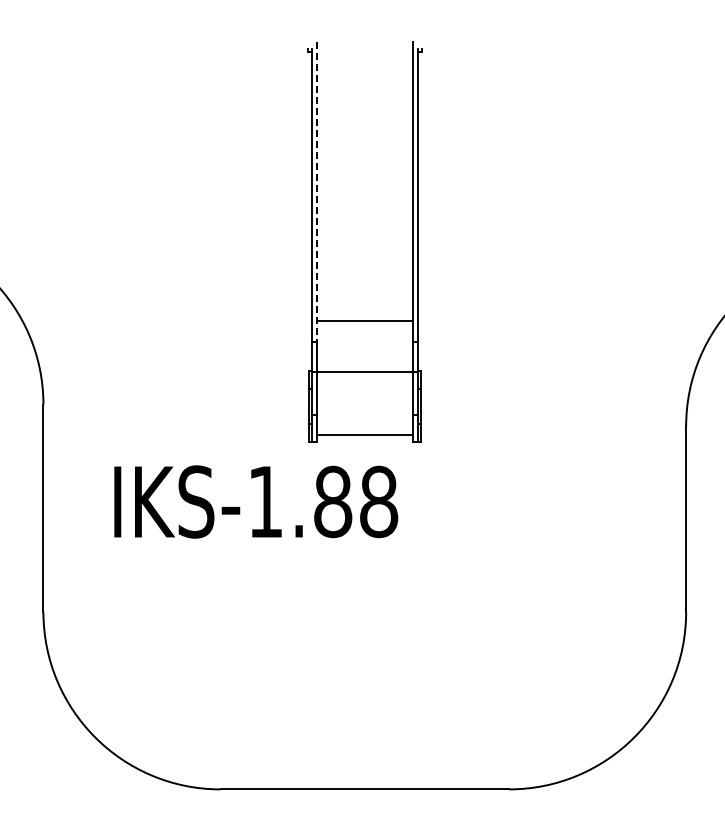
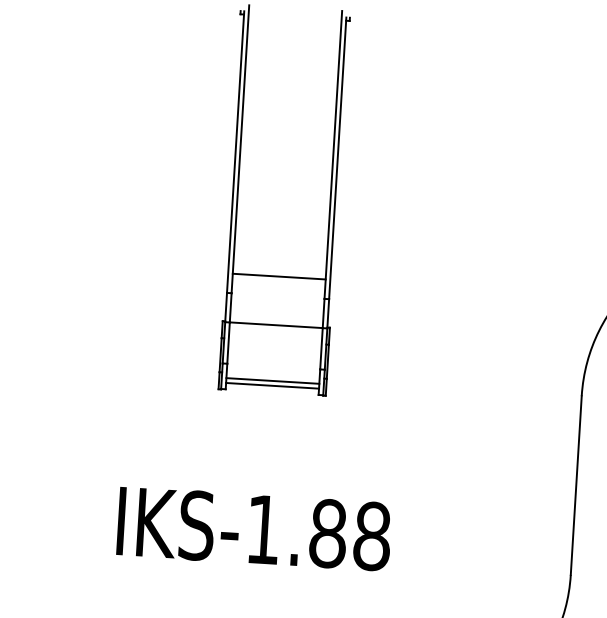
line: (316, 191) -> (240, 148), dashed -> solid
line: (364, 430) -> (272, 381), added
text: (256, 501) -> (254, 528), moved

